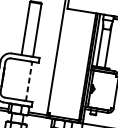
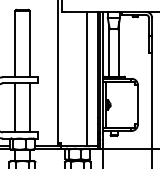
line: (79, 65) -> (87, 78), added
line: (17, 79) -> (15, 107), added
line: (29, 81) -> (29, 107), dashed -> solid

